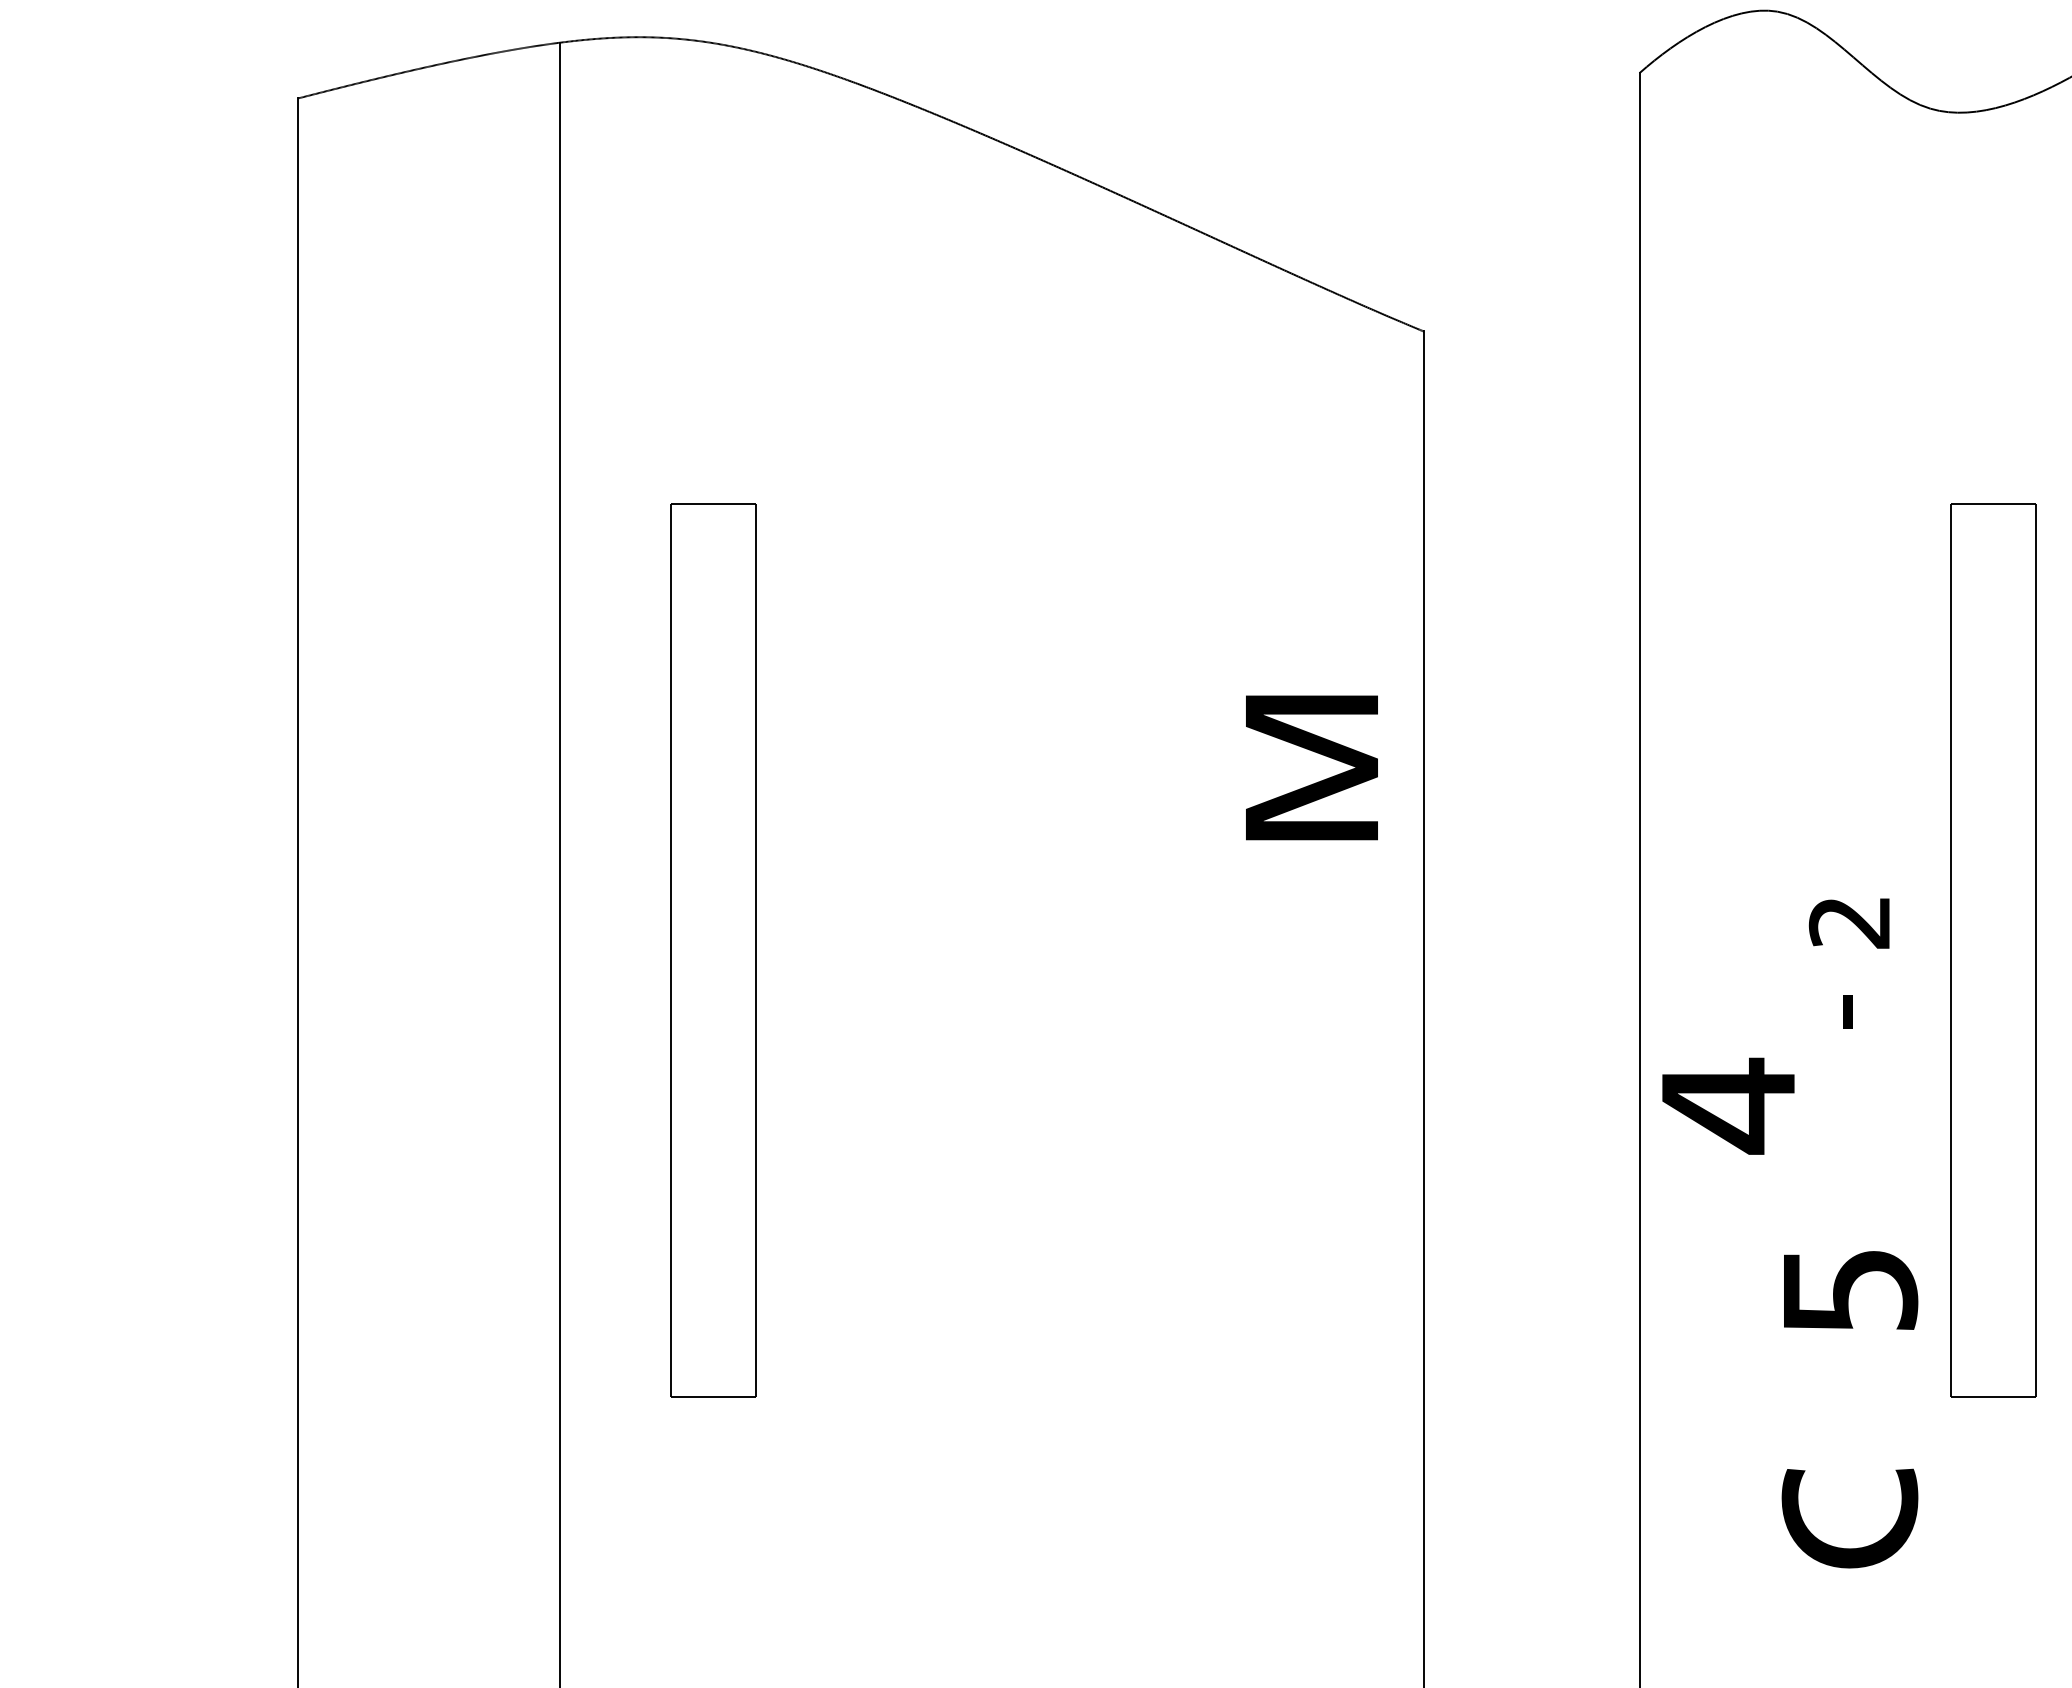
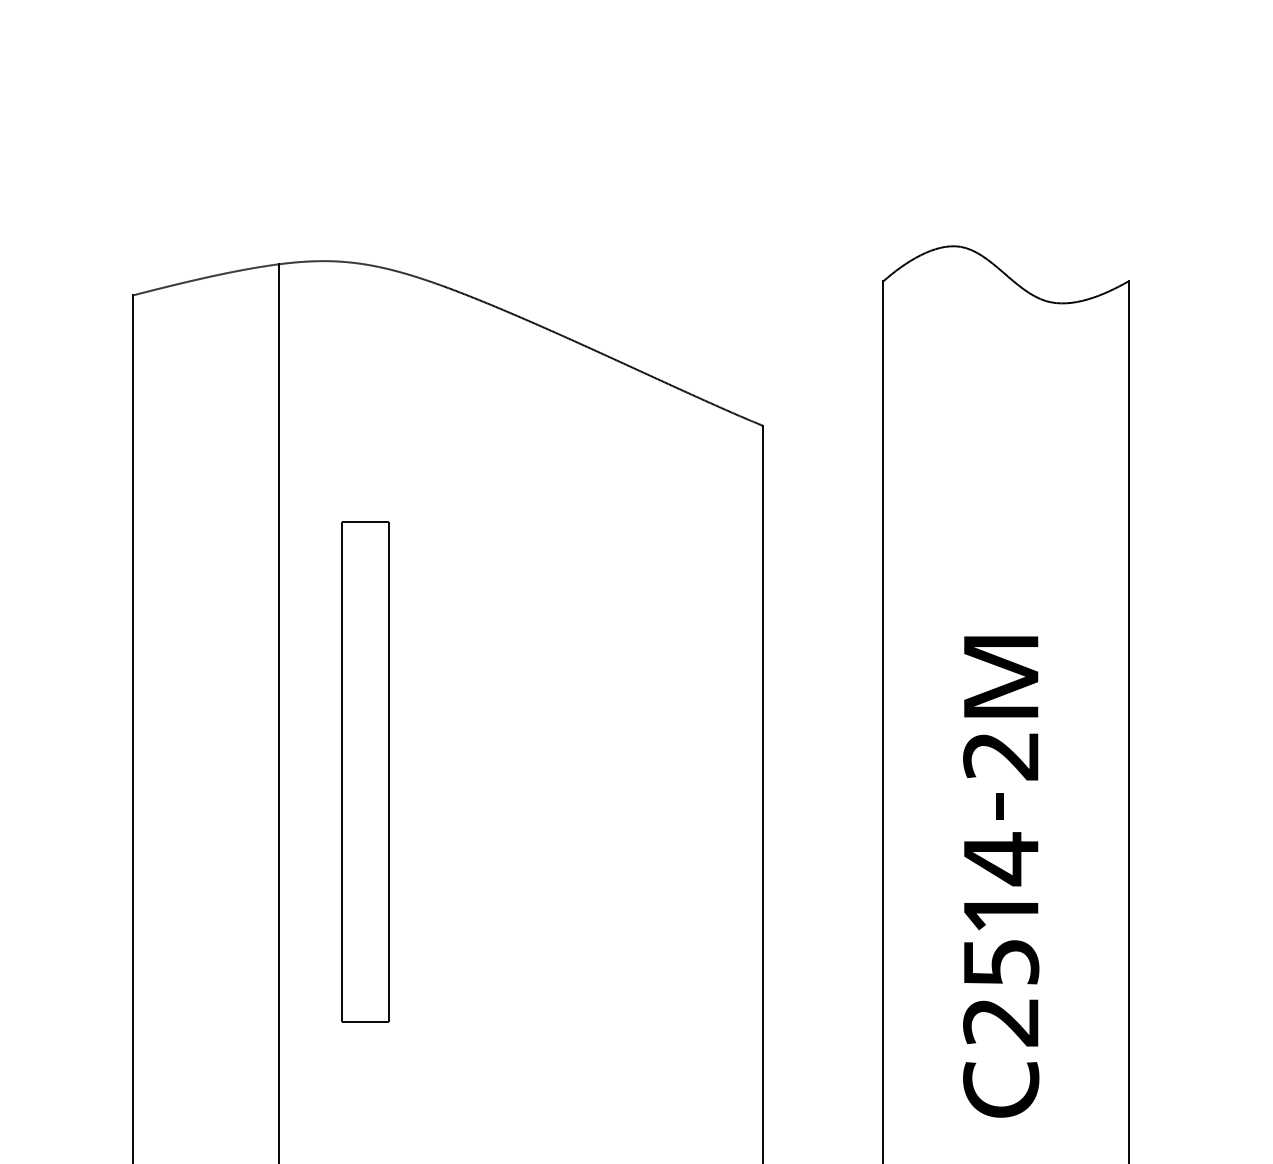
part: (1314, 752) -> (1002, 668), moved
part: (1848, 922) -> (1000, 756), size x1.67
part: (1993, 949) -> (1081, 771), removed
part: (1846, 1012) -> (999, 806), size x1.43
part: (1728, 1106) -> (1001, 859), moved
fill: (1850, 1208) -> (1001, 916), added
fill: (1848, 1398) -> (1000, 1022), added

